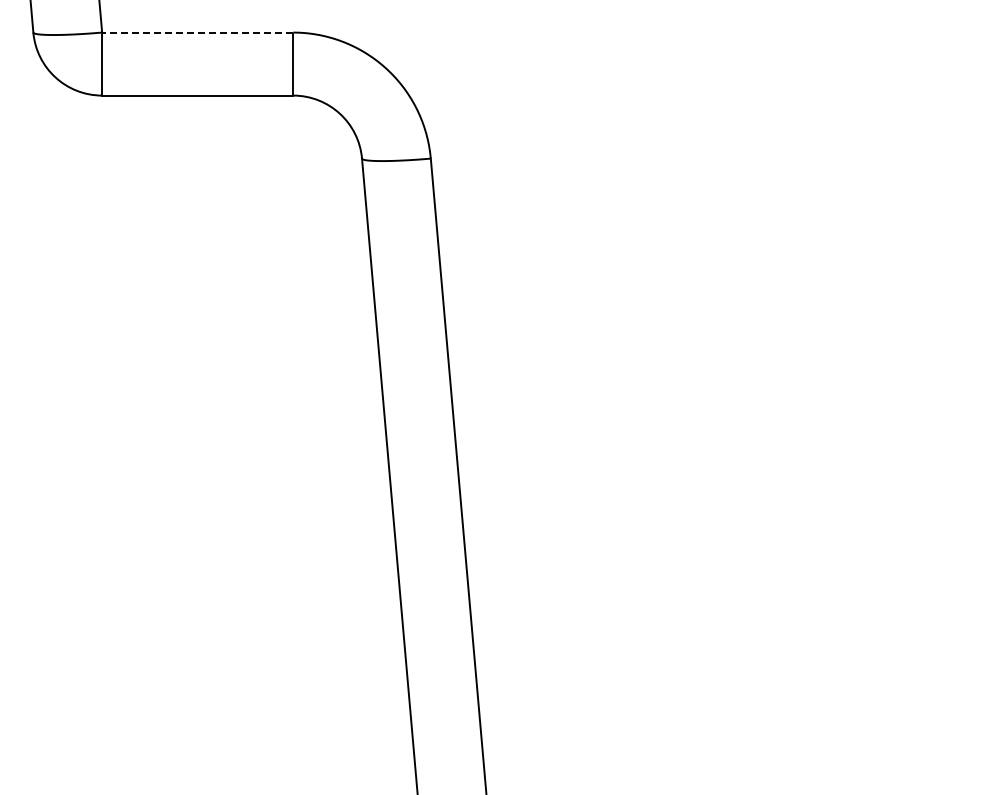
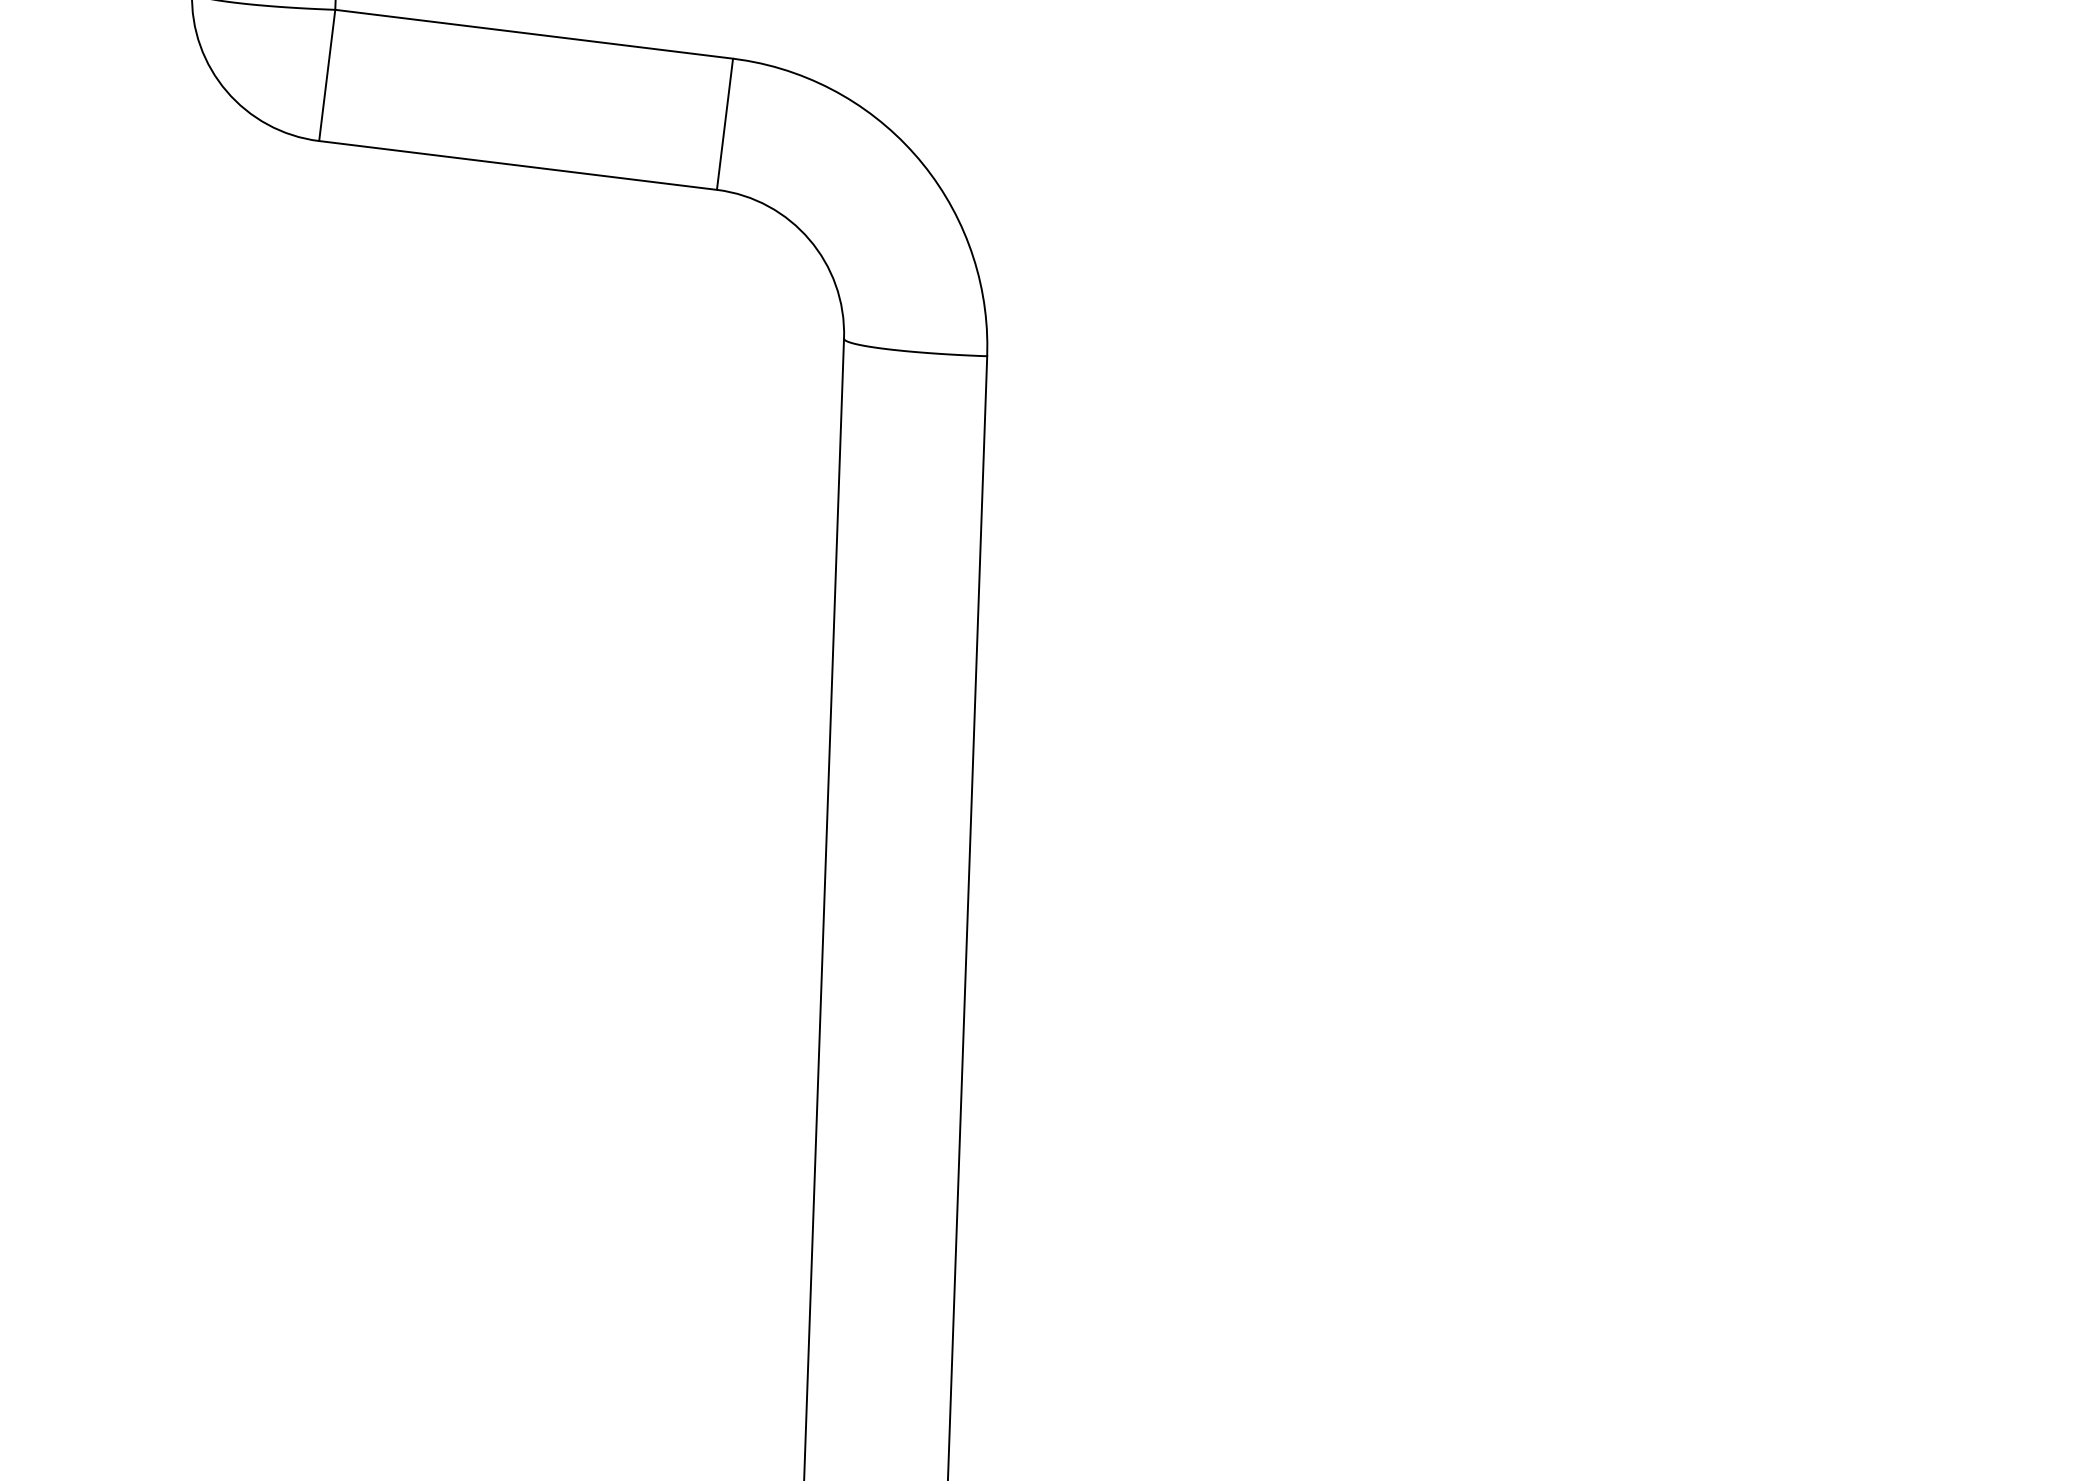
line: (197, 32) -> (533, 34), dashed -> solid

